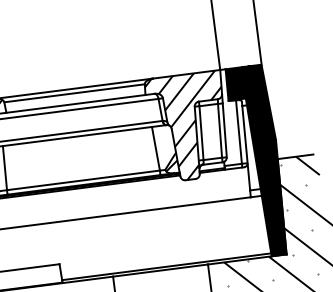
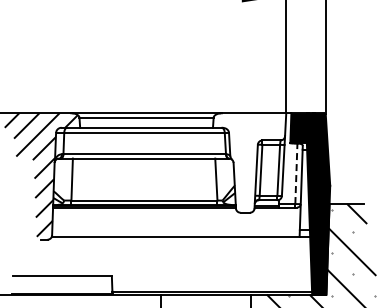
hatch: (188, 126) -> (249, 162), removed
line: (239, 131) -> (296, 173), solid -> dashed

